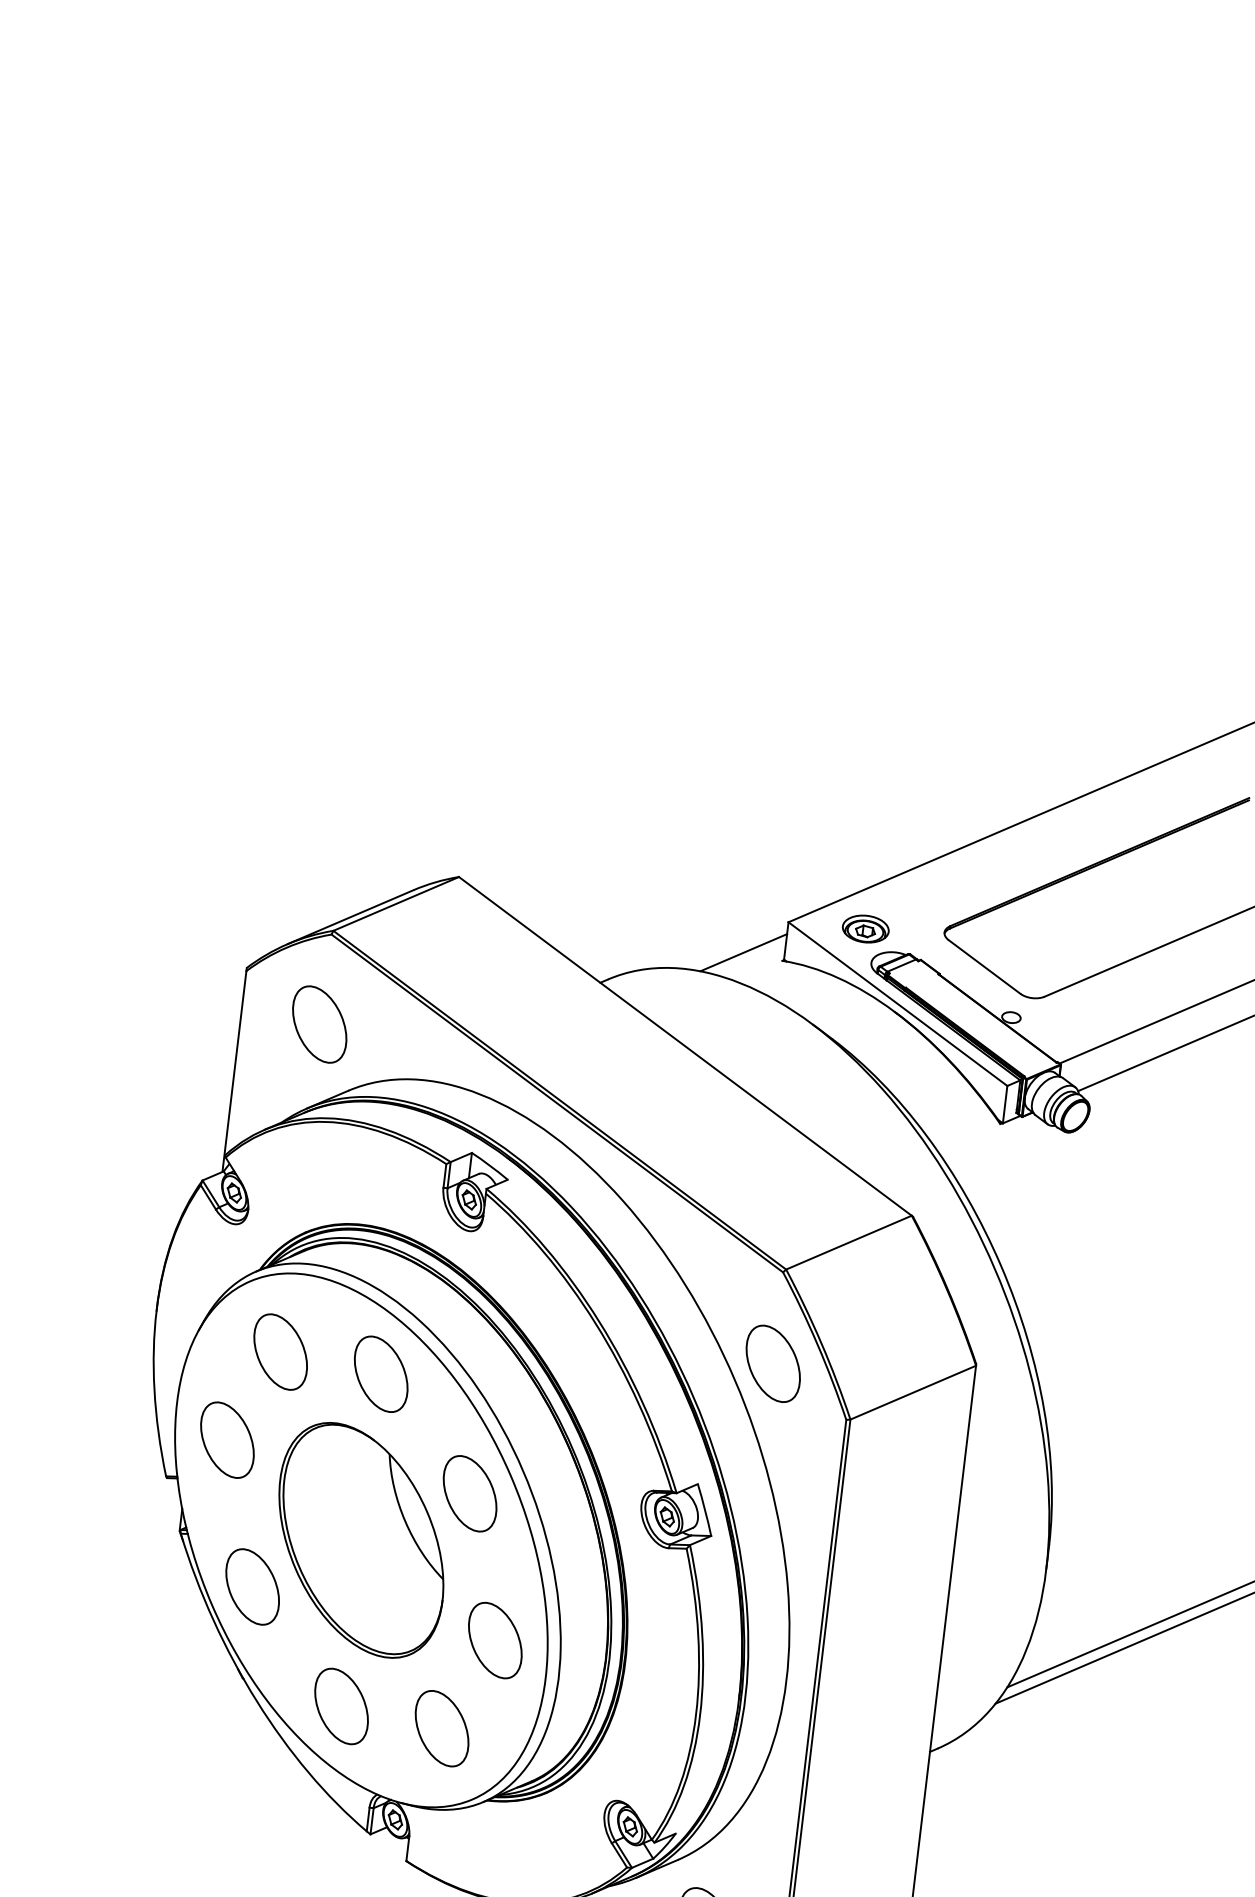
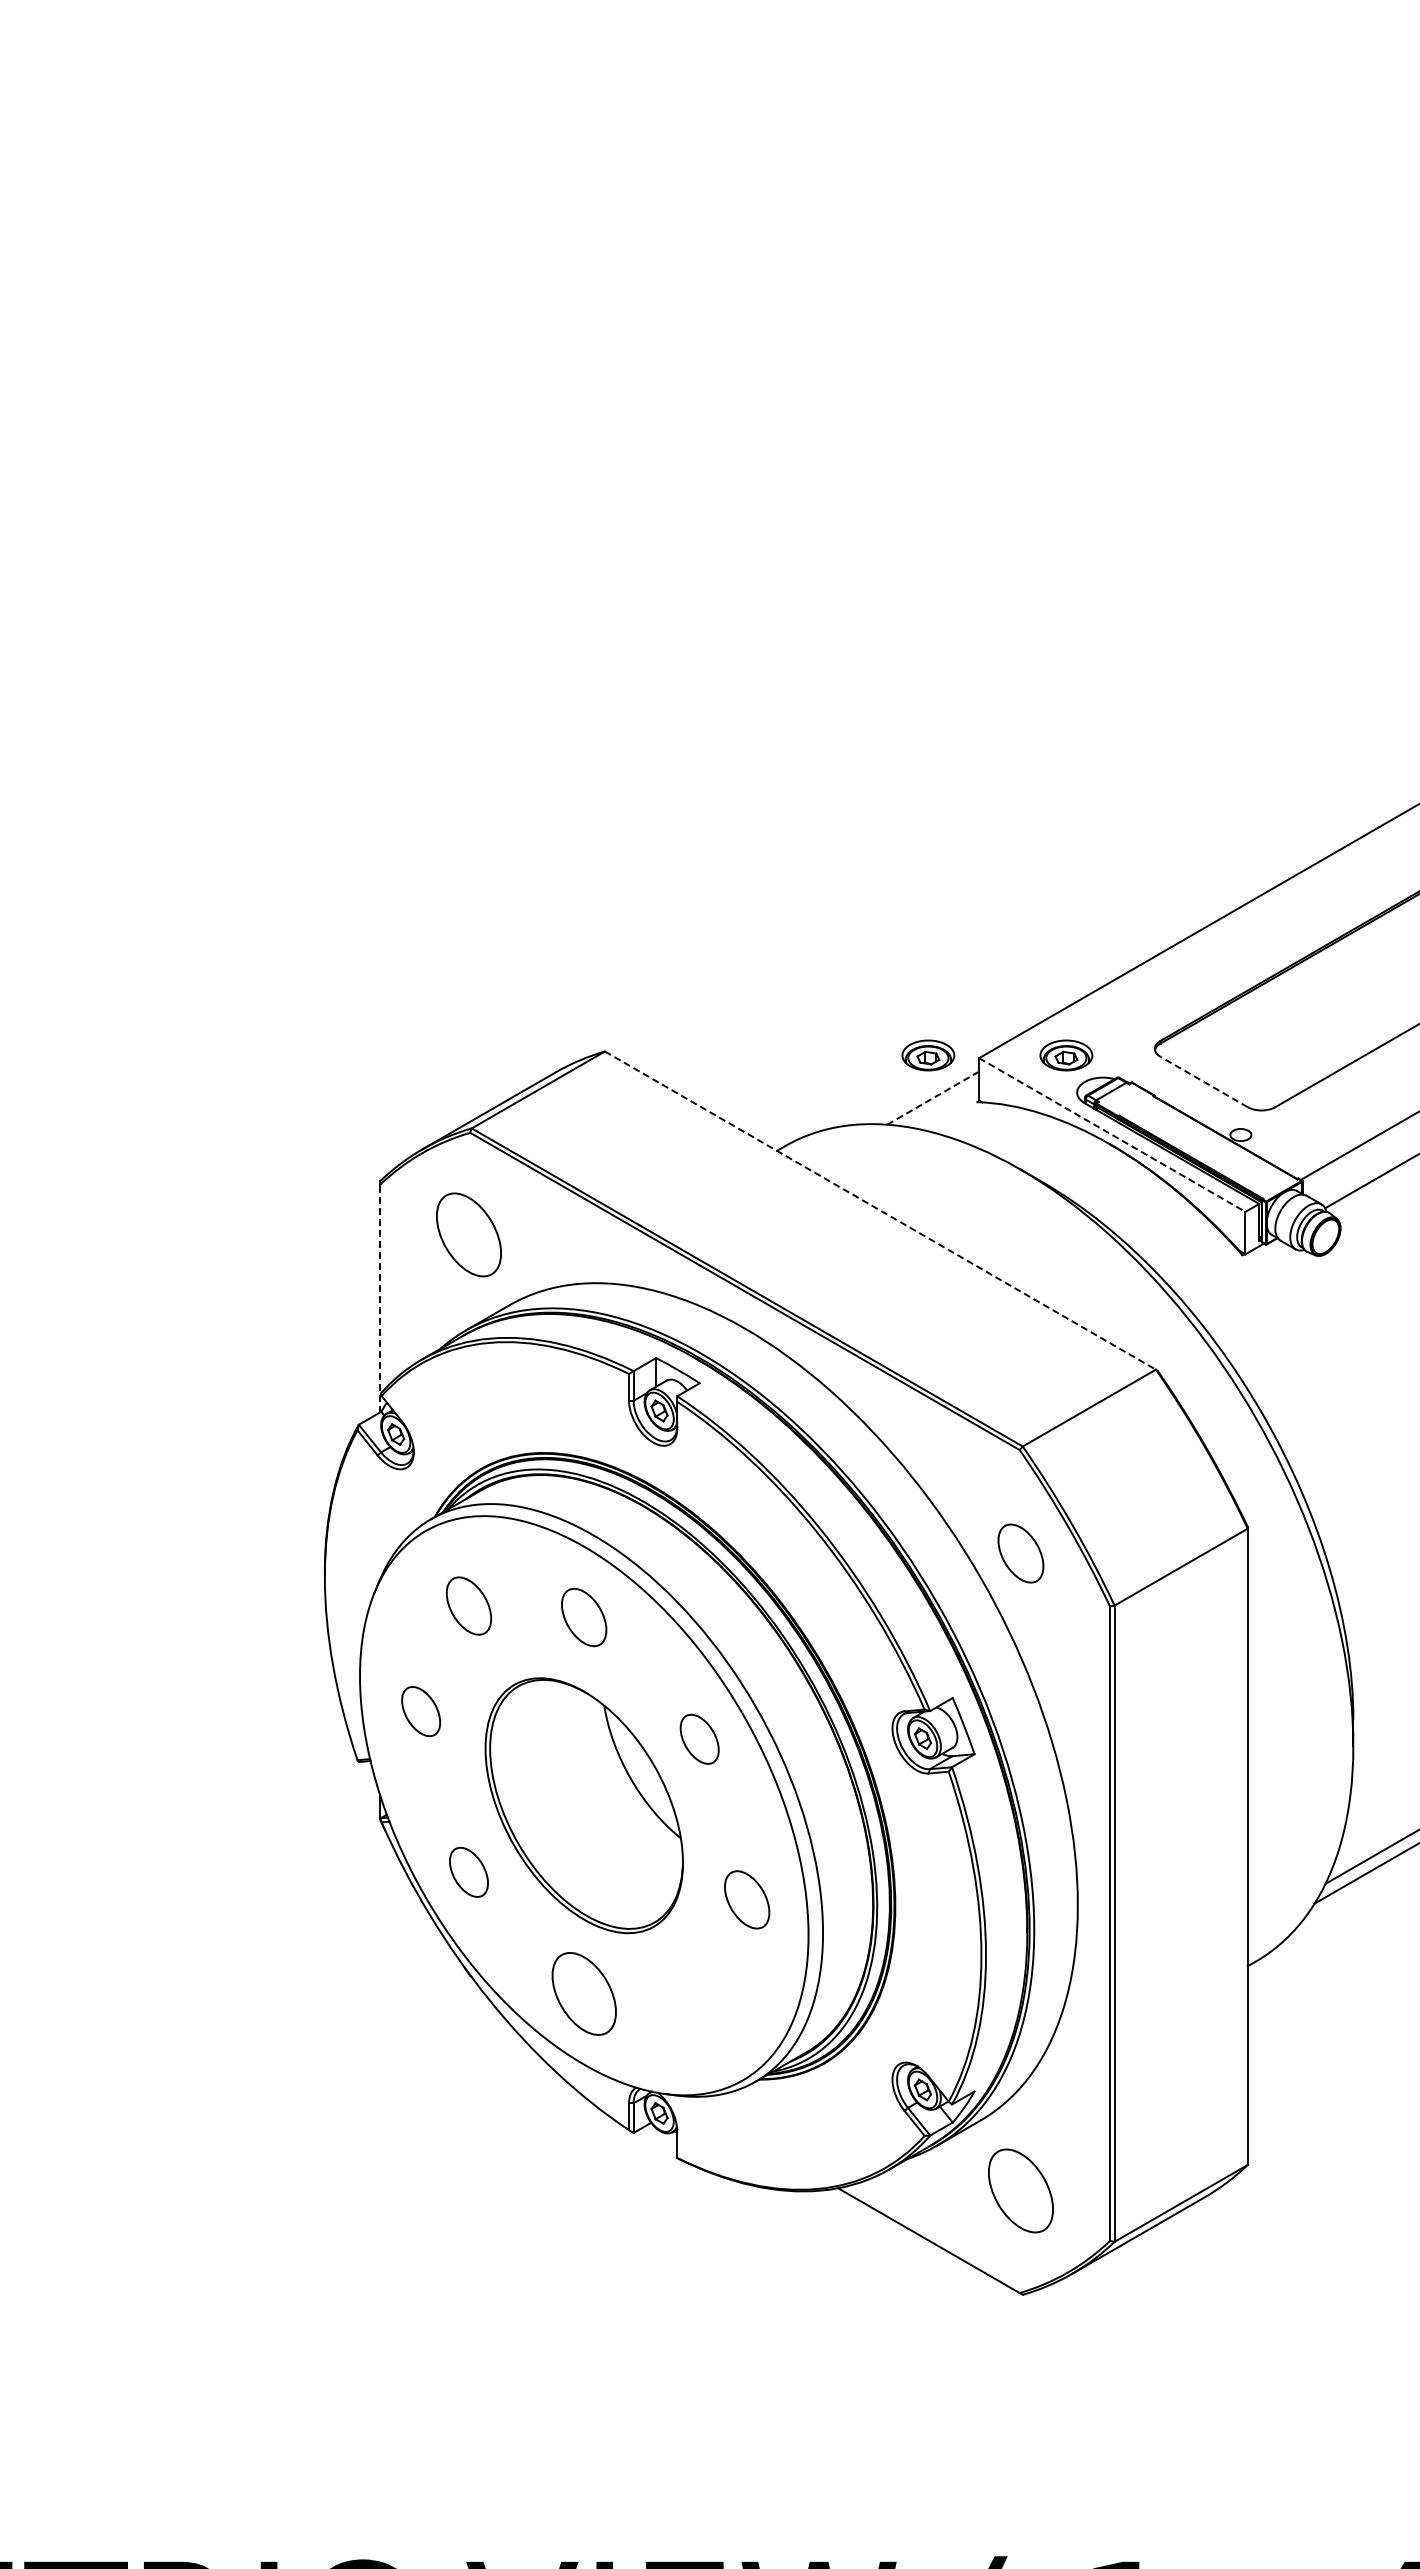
part: (744, 914) -> (928, 1055), added
line: (744, 952) -> (933, 1097), solid -> dashed
line: (984, 966) -> (1203, 1081), solid -> dashed
line: (898, 1004) -> (1112, 1135), solid -> dashed
line: (685, 1046) -> (880, 1210), solid -> dashed
line: (234, 1071) -> (379, 1298), solid -> dashed
part: (280, 1351) -> (468, 1605), size x0.7
part: (772, 1363) -> (1020, 1553), size x0.7
part: (380, 1374) -> (583, 1617), size x0.7
part: (226, 1440) -> (420, 1711), size x0.6
part: (470, 1494) -> (699, 1739), size x0.6
part: (252, 1587) -> (468, 1872), size x0.6
part: (494, 1640) -> (746, 1899), size x0.7
part: (442, 1728) -> (699, 2005), removed

